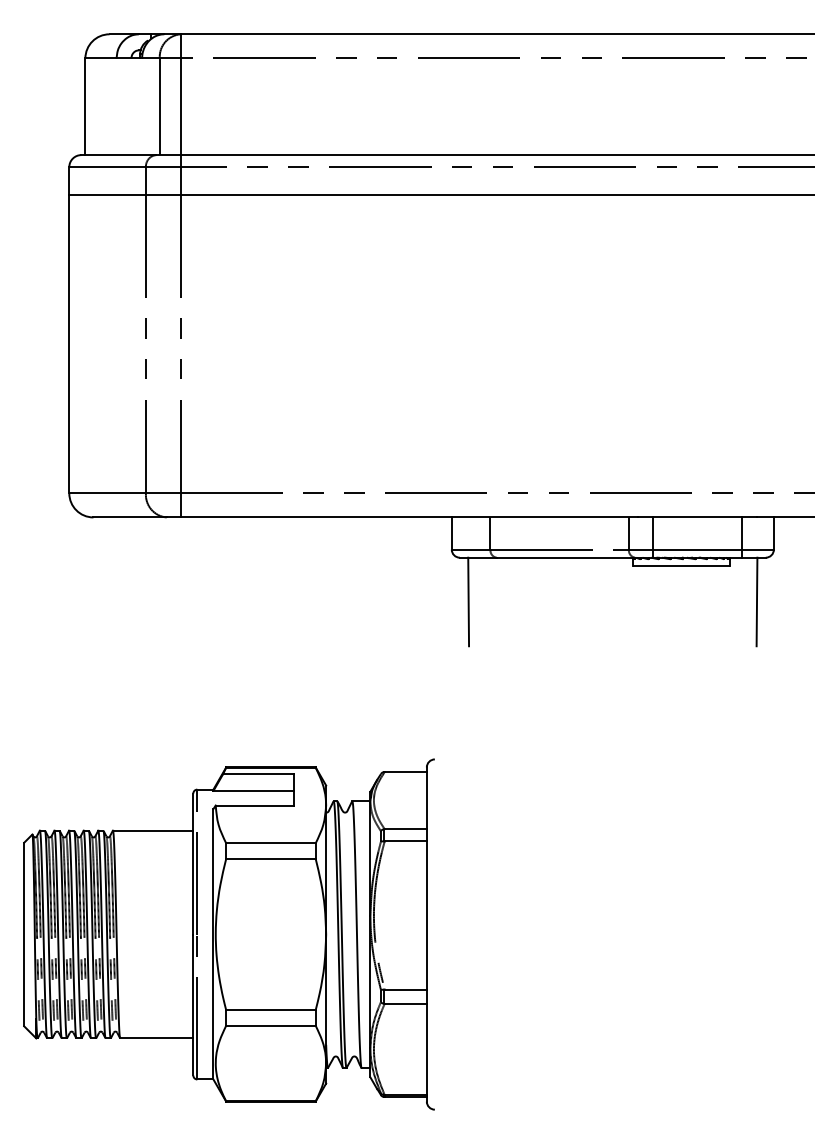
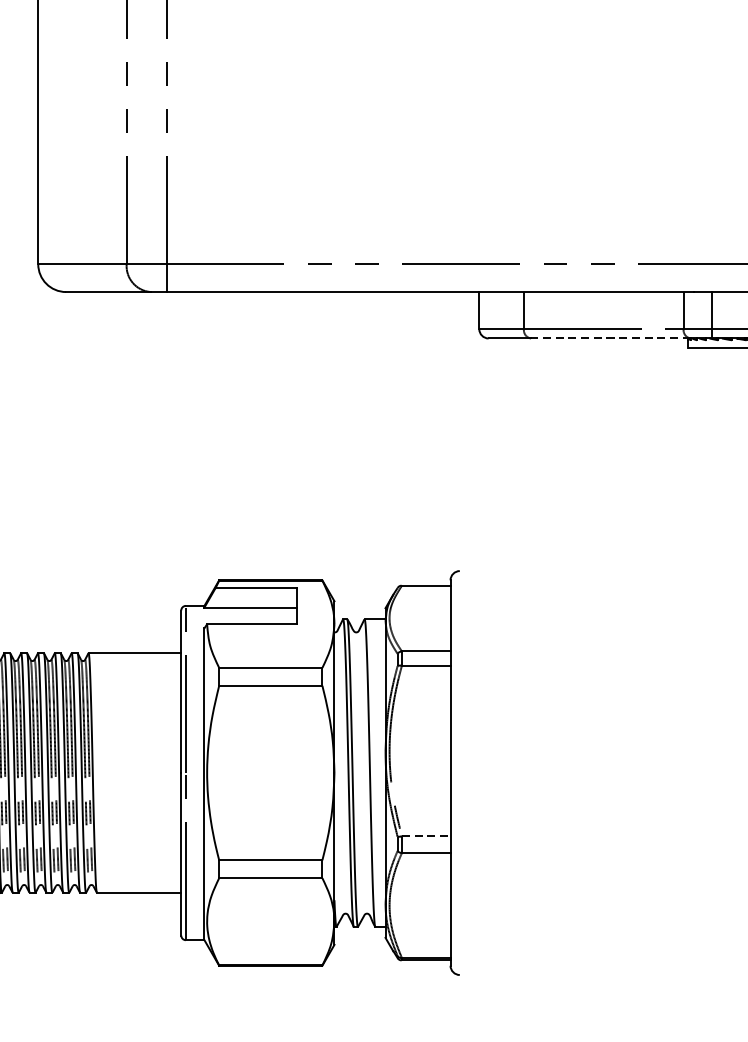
line: (565, 557) -> (610, 338), solid -> dashed
line: (468, 601) -> (498, 388), removed
line: (406, 989) -> (427, 836), solid -> dashed

